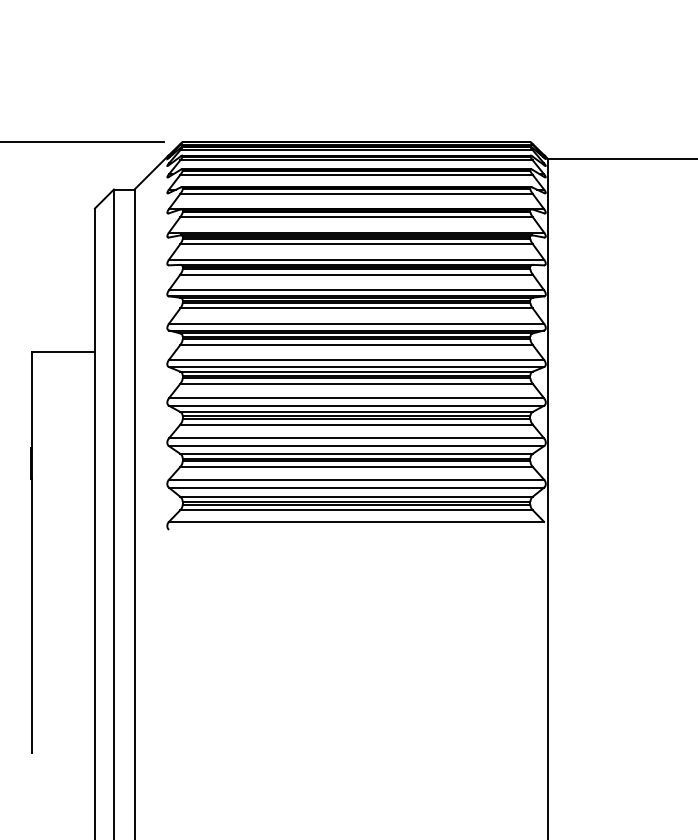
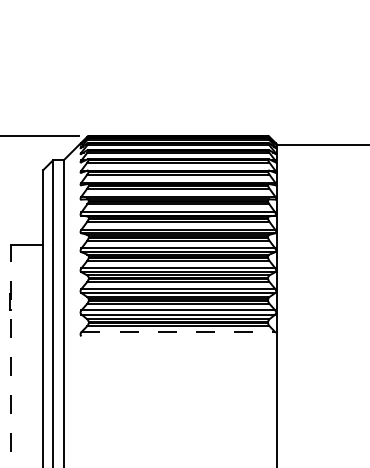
line: (356, 522) -> (178, 332), solid -> dashed
line: (31, 553) -> (10, 348), solid -> dashed

